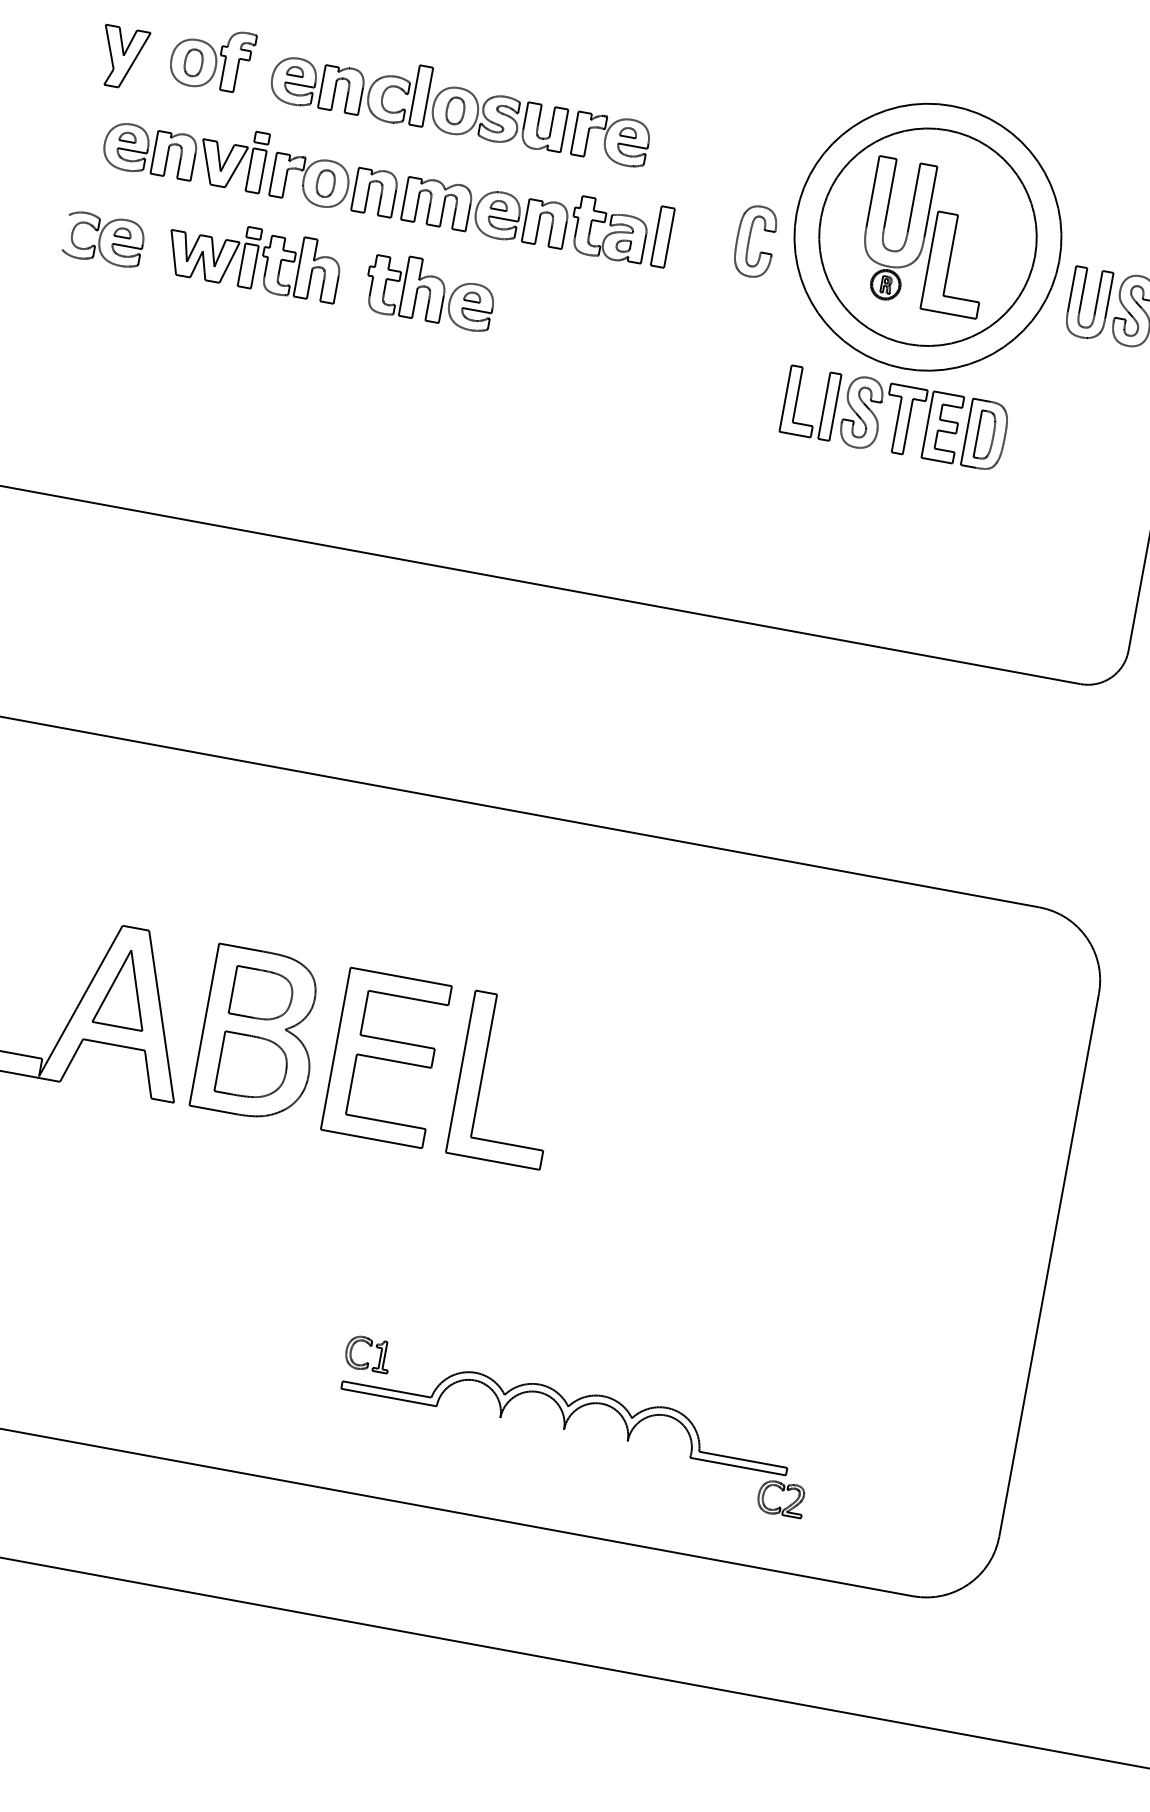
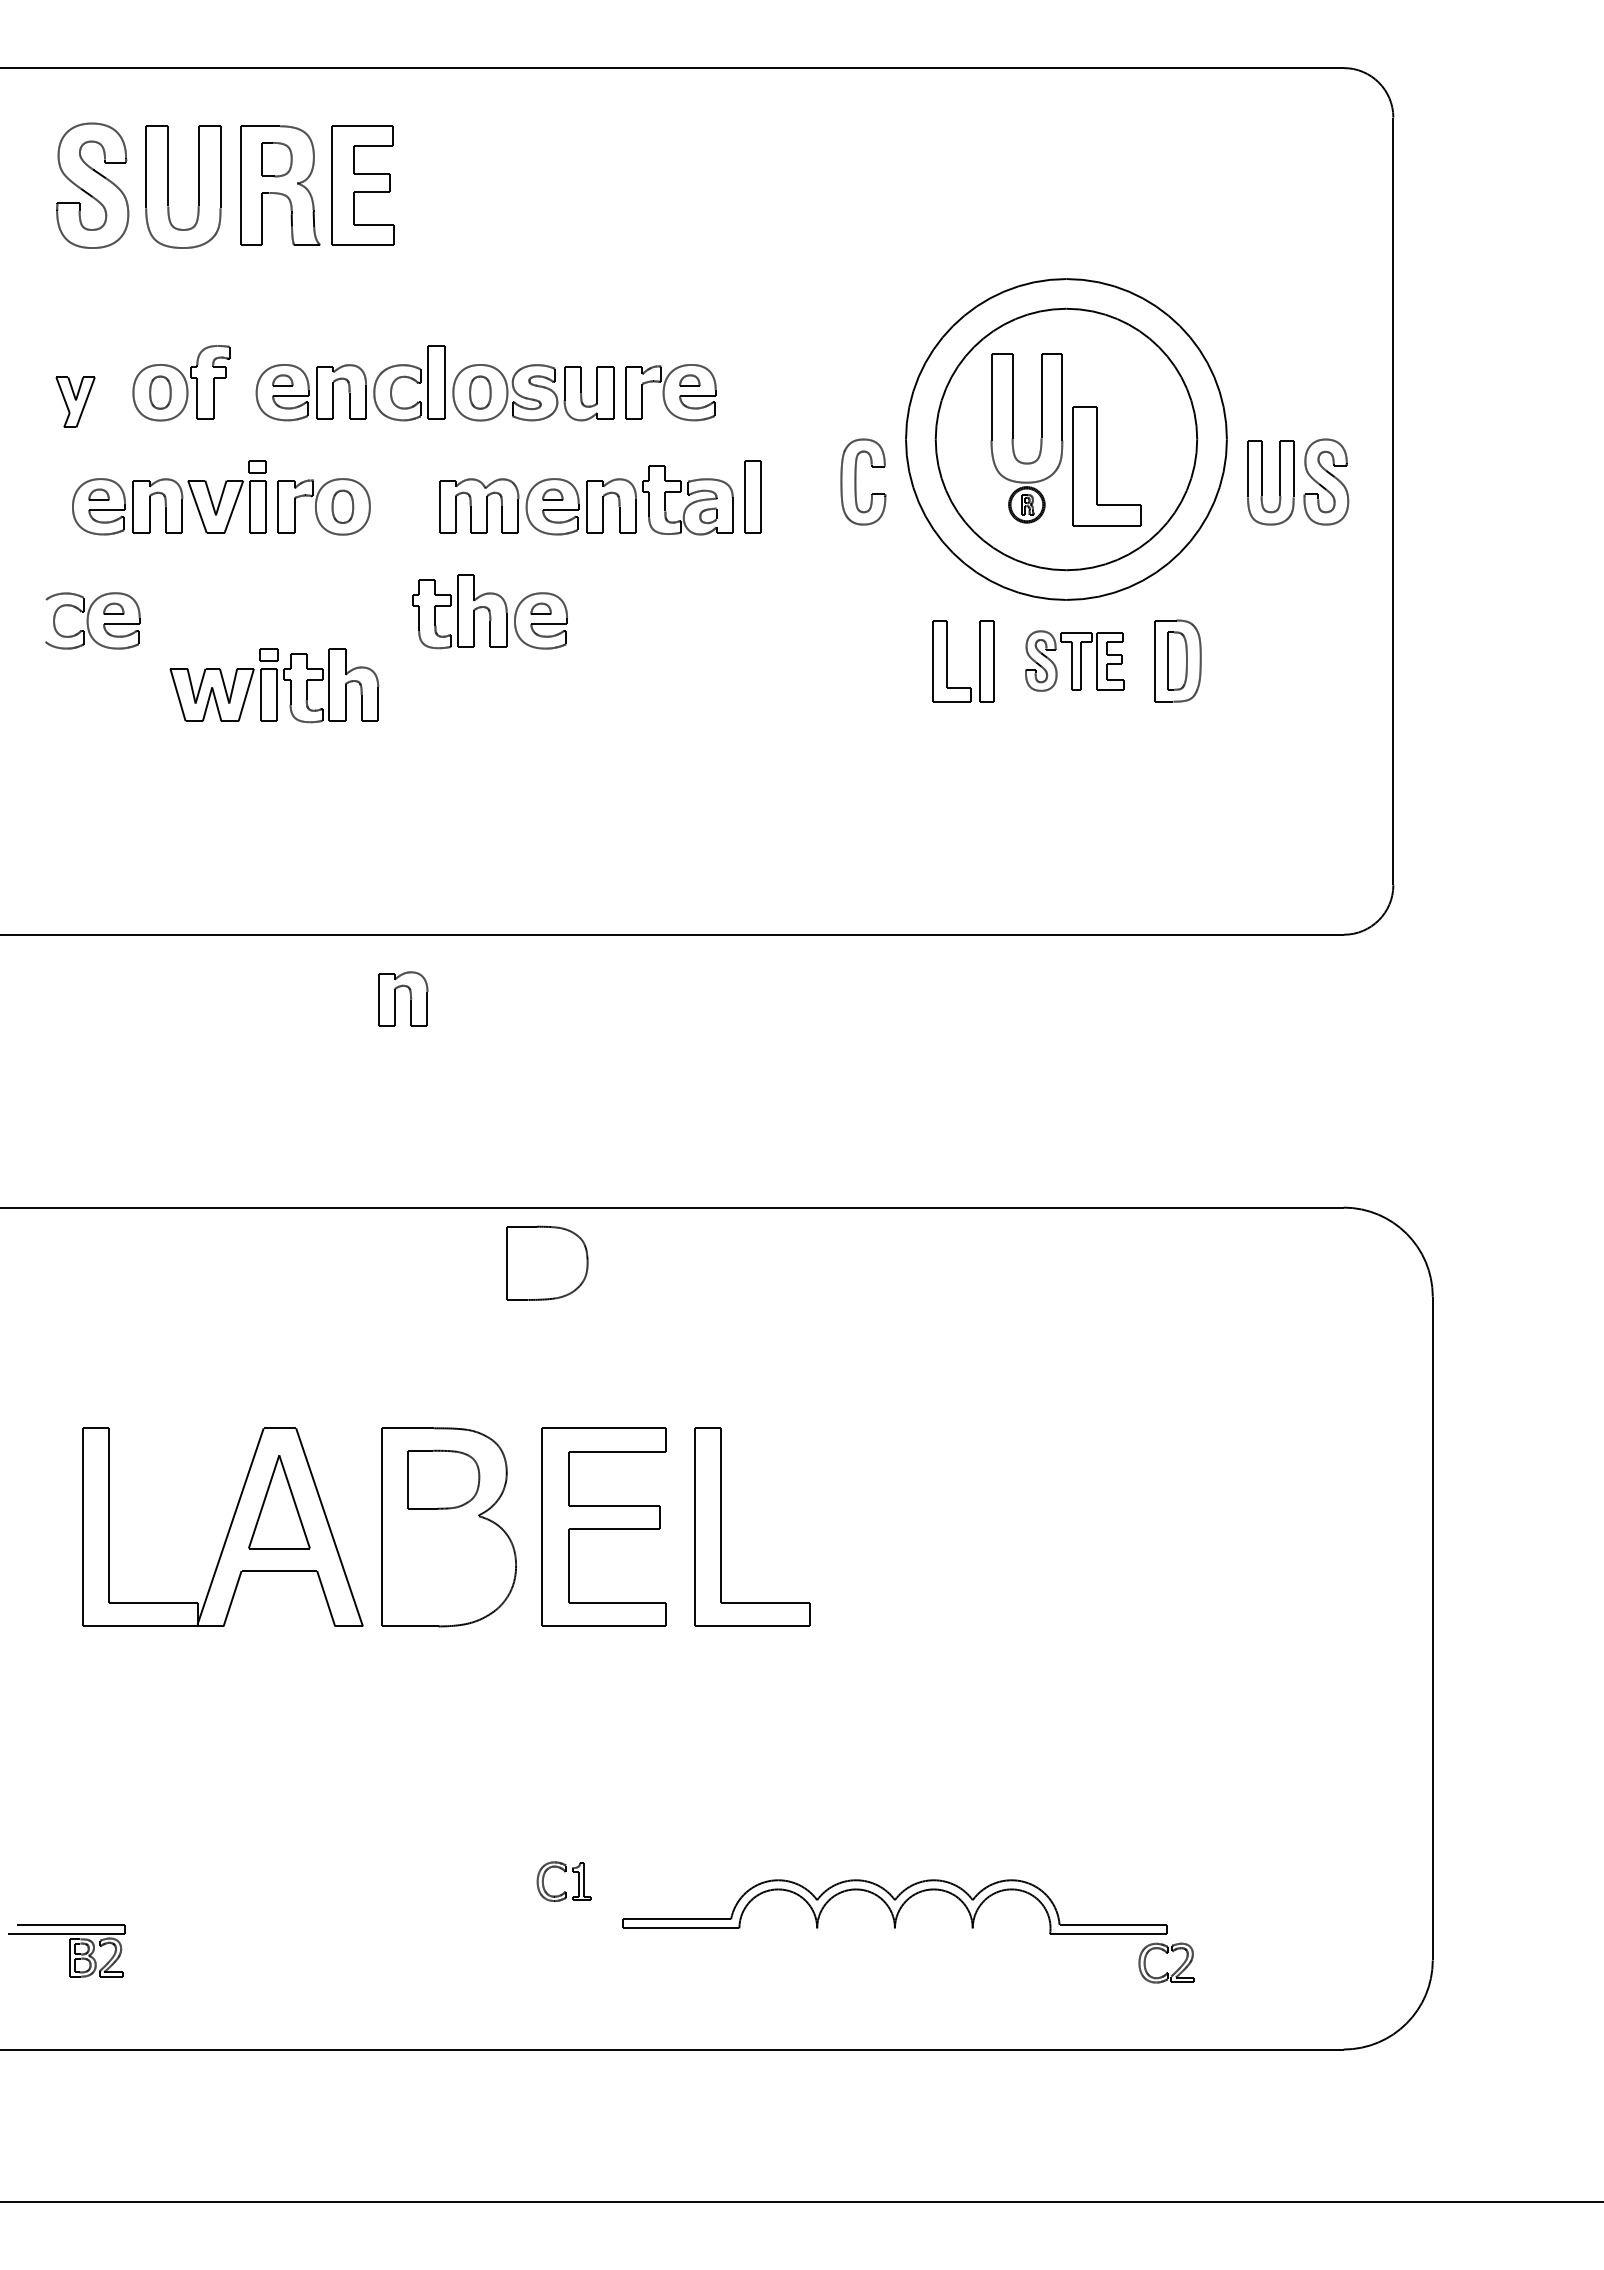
part: (122, 58) -> (75, 402), size x0.7
part: (381, 192) -> (410, 998), moved
part: (254, 259) -> (274, 685), moved
part: (901, 419) -> (1074, 660), size x0.7
part: (253, 1066) -> (547, 1262), moved
part: (369, 1346) -> (564, 1872), moved

